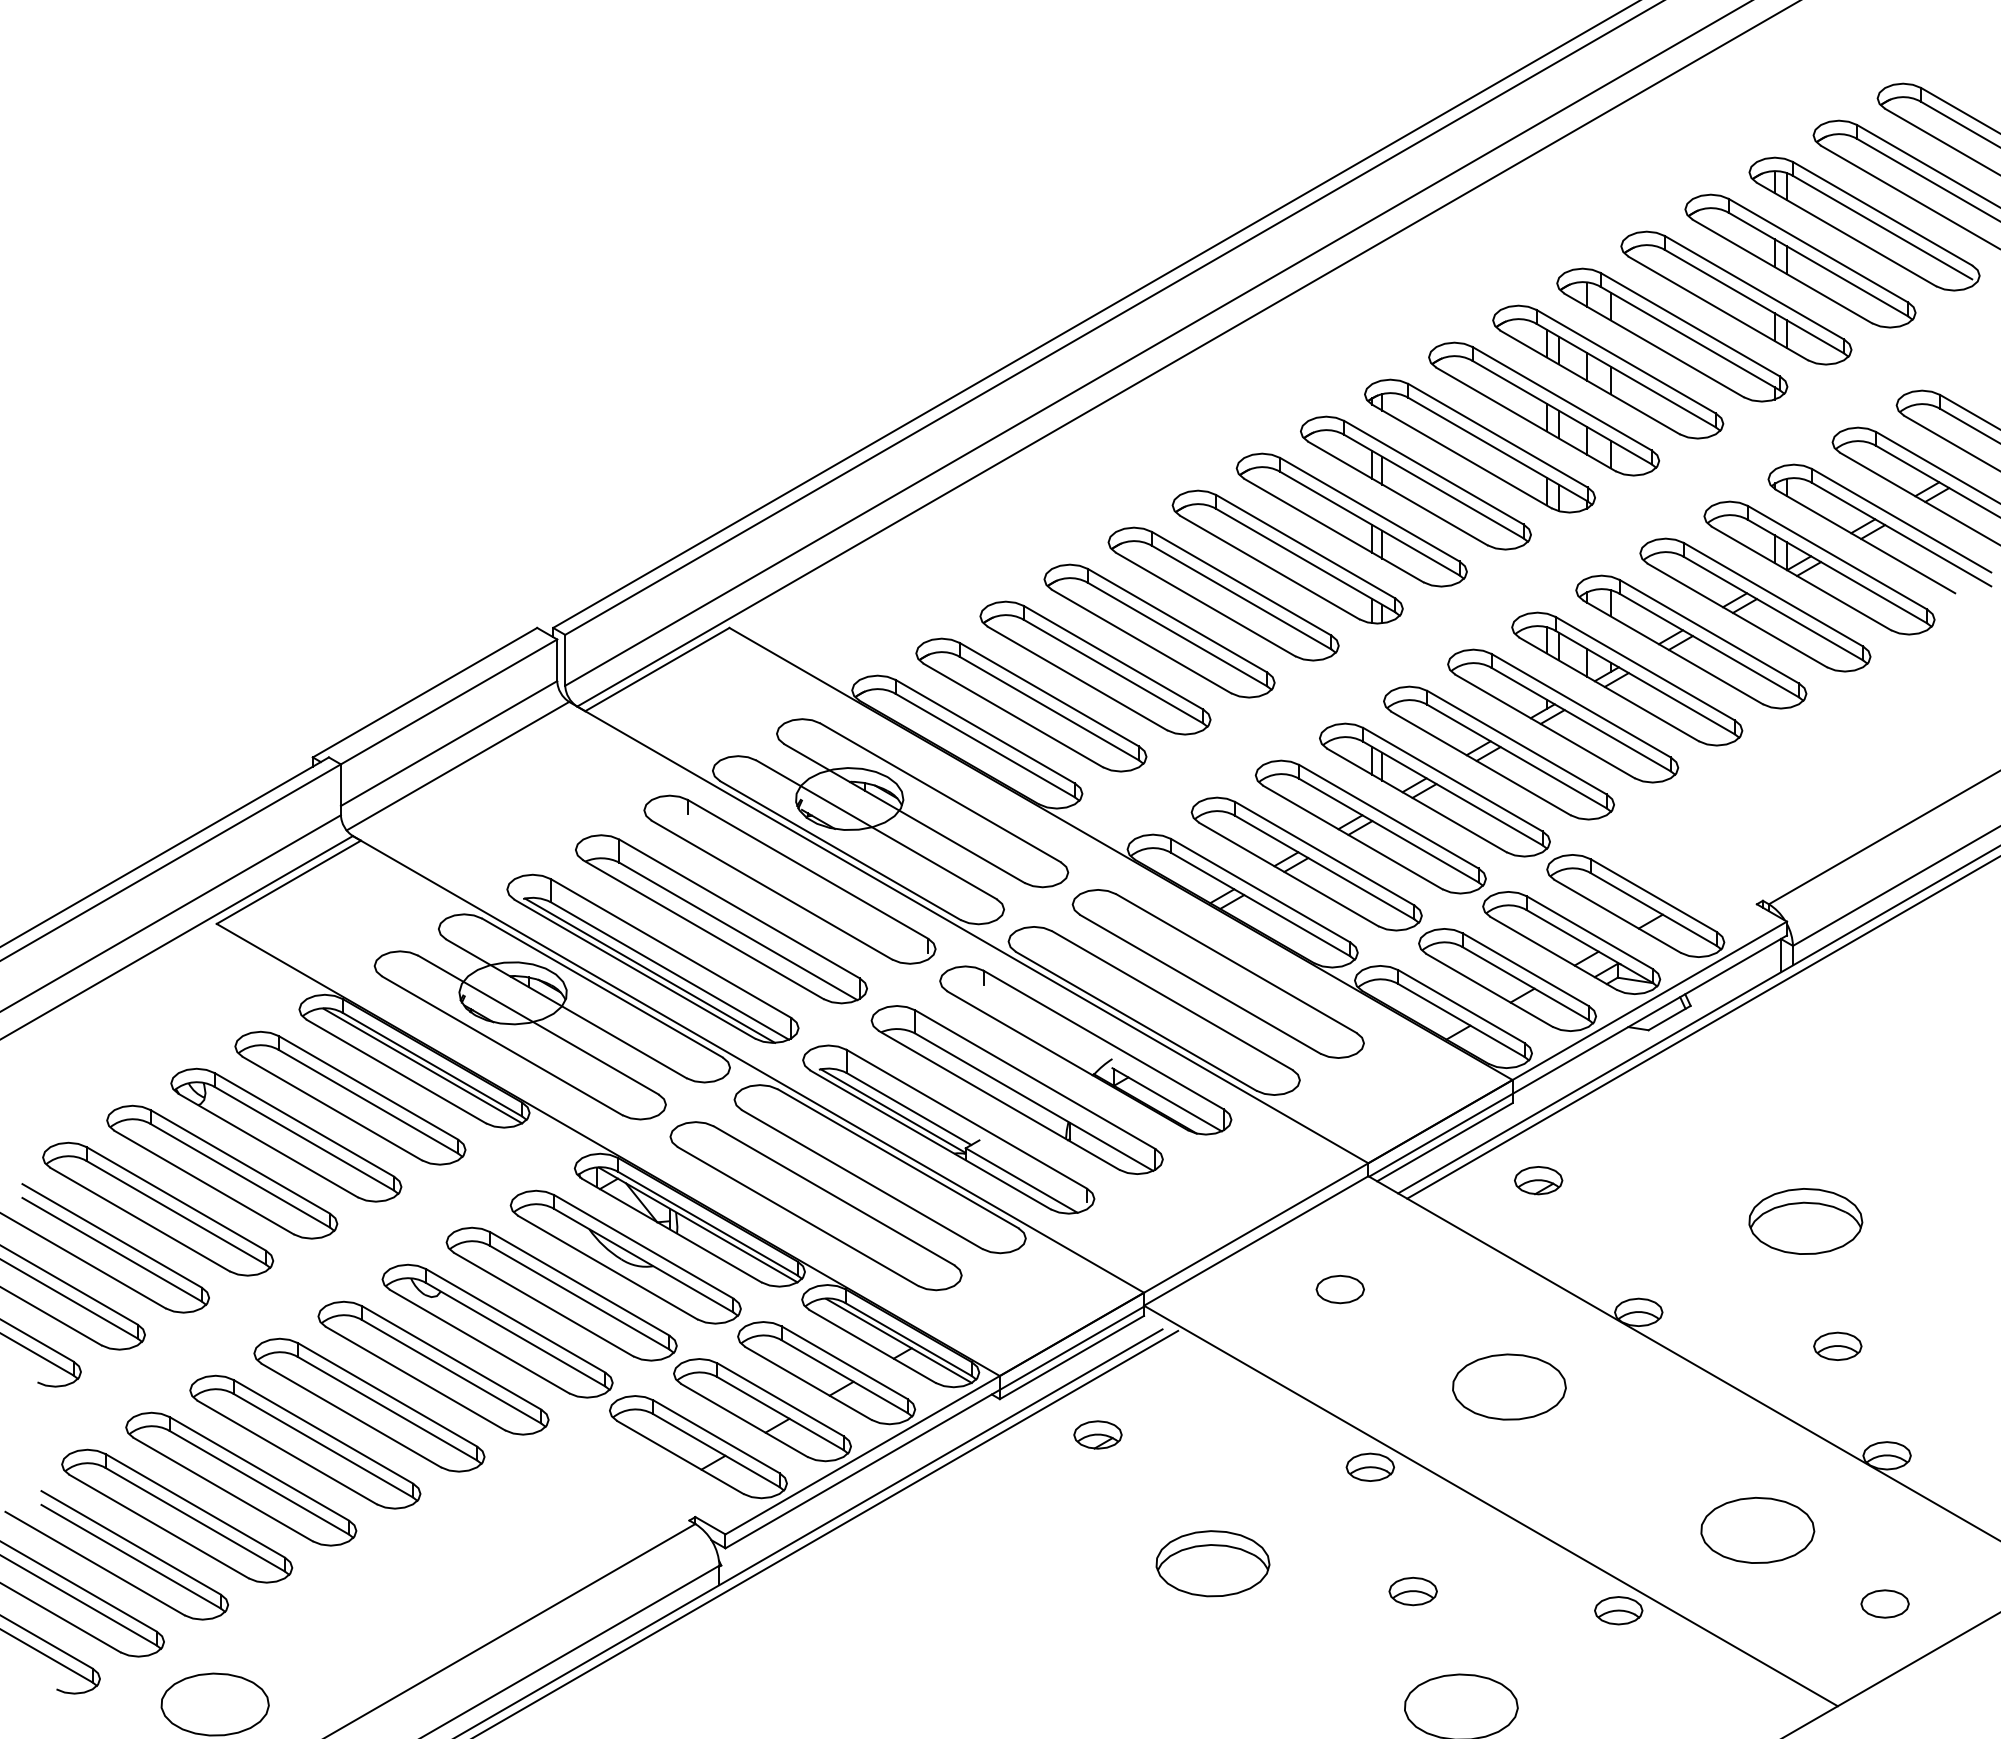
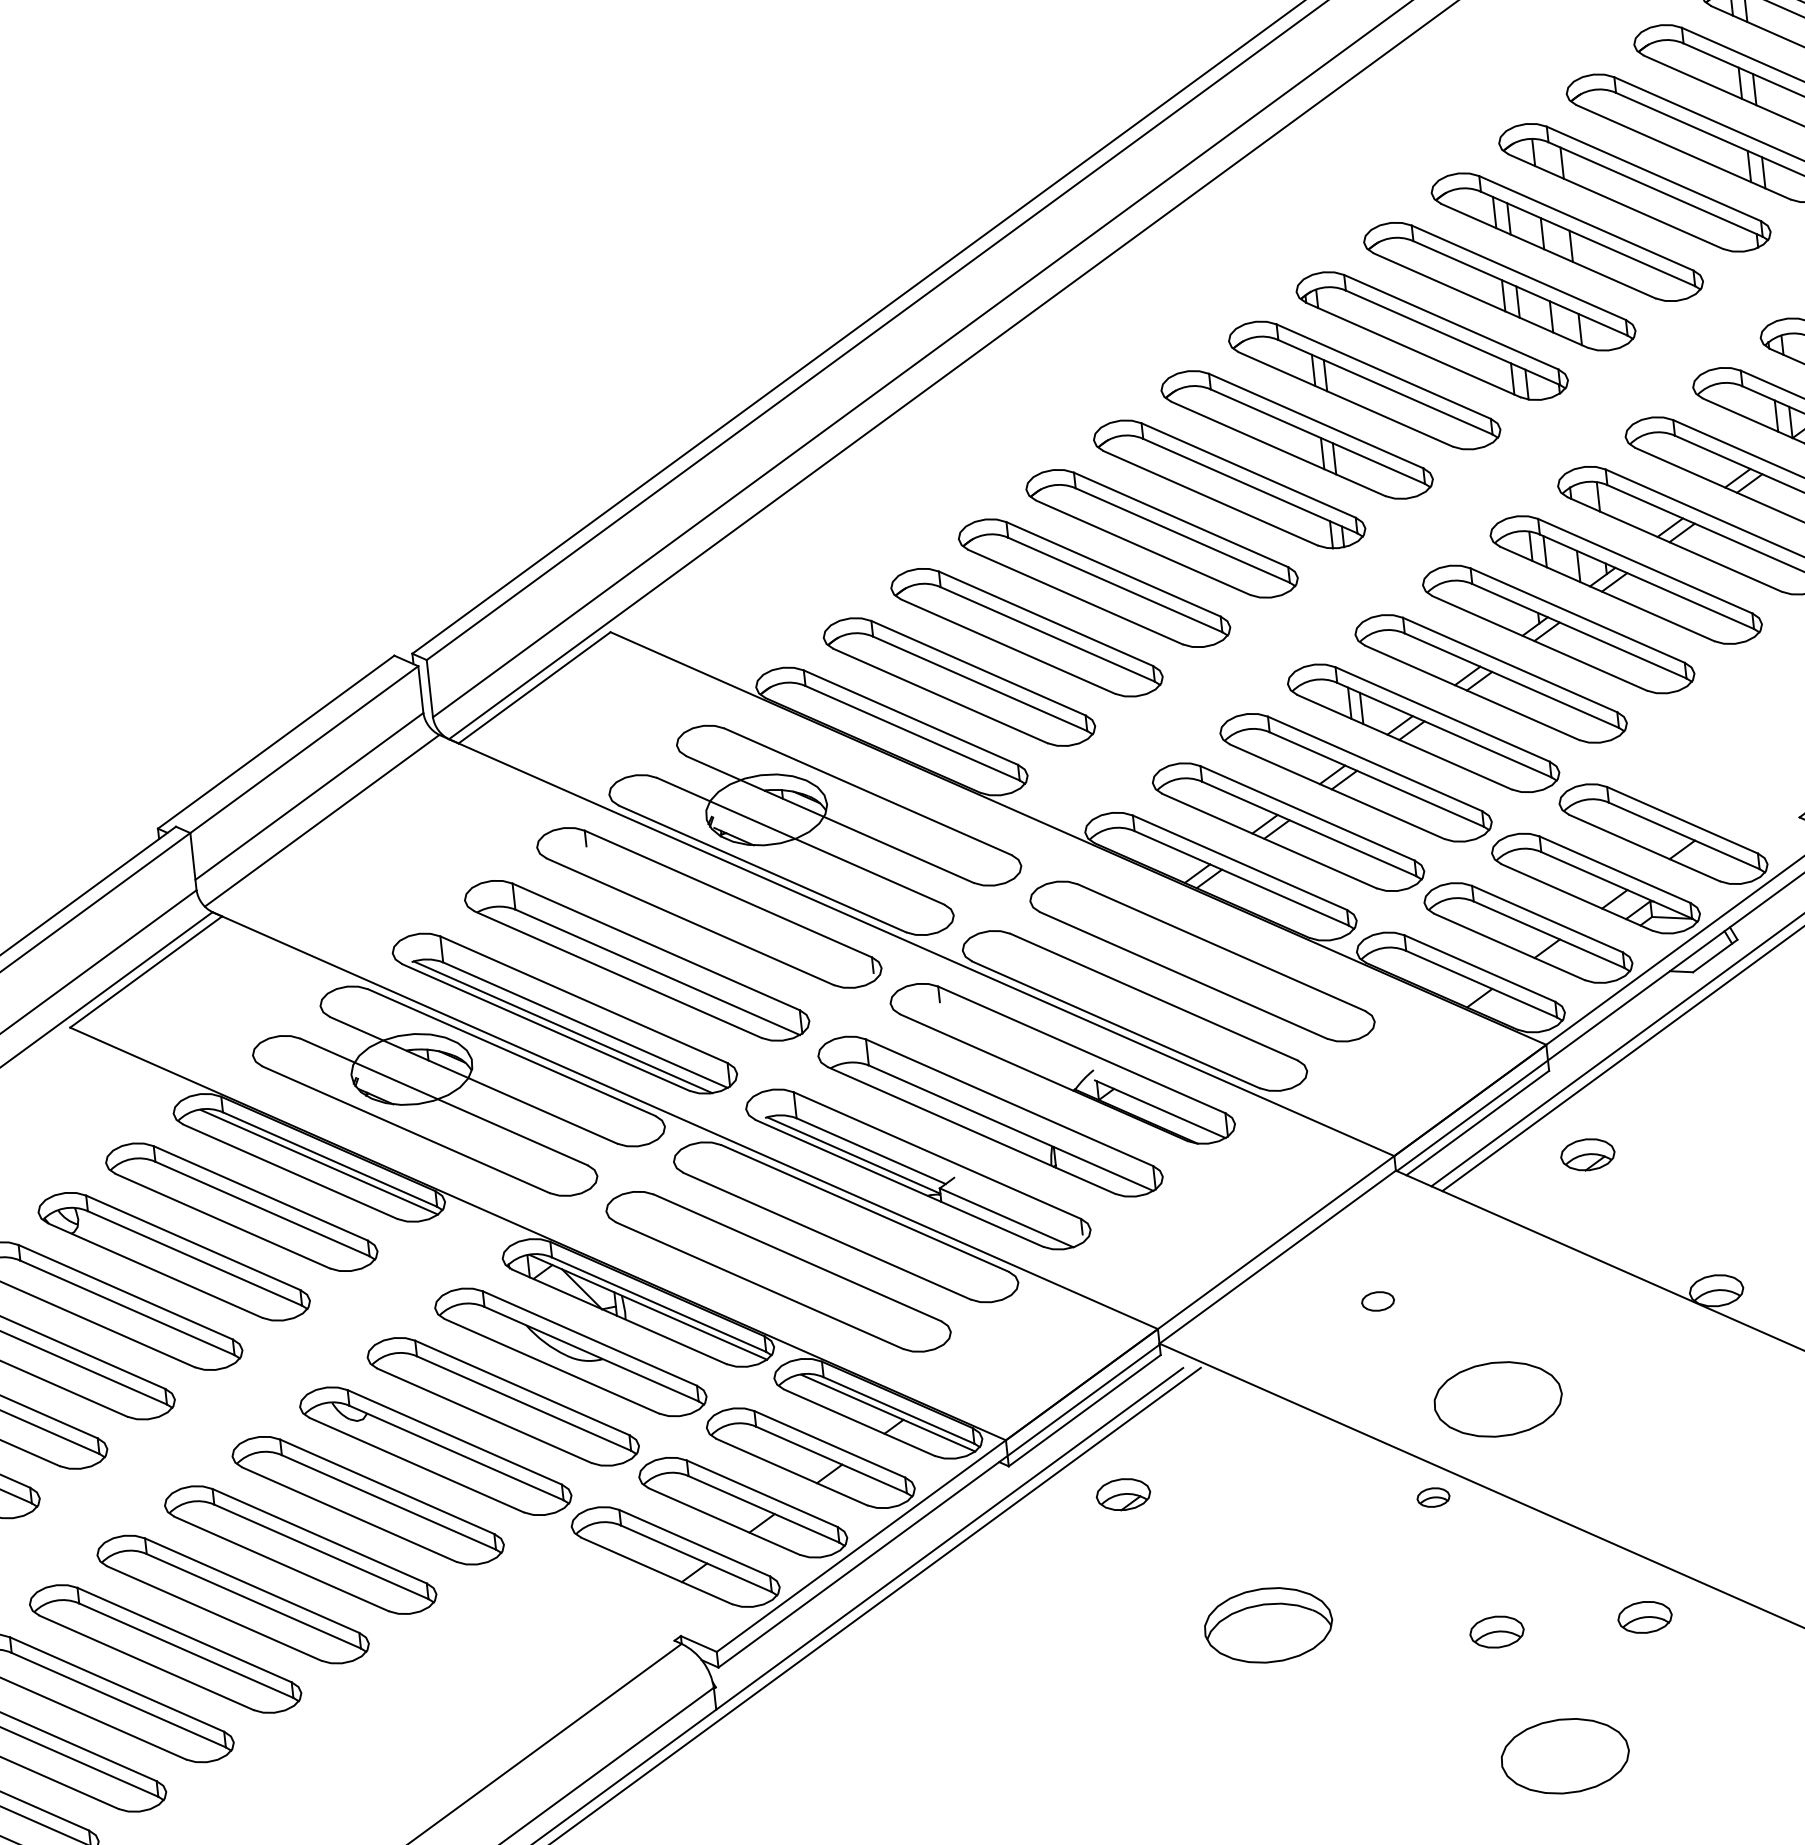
part: (1339, 1289) -> (1377, 1301), size x0.6
part: (1509, 1386) -> (1498, 1398), moved
part: (1369, 1466) -> (1432, 1496), size x0.6
part: (1618, 1610) -> (1644, 1617), moved

